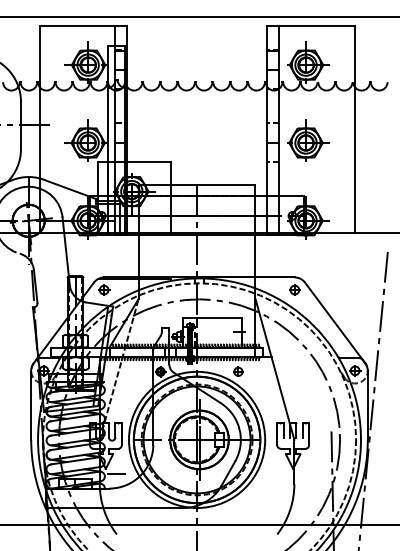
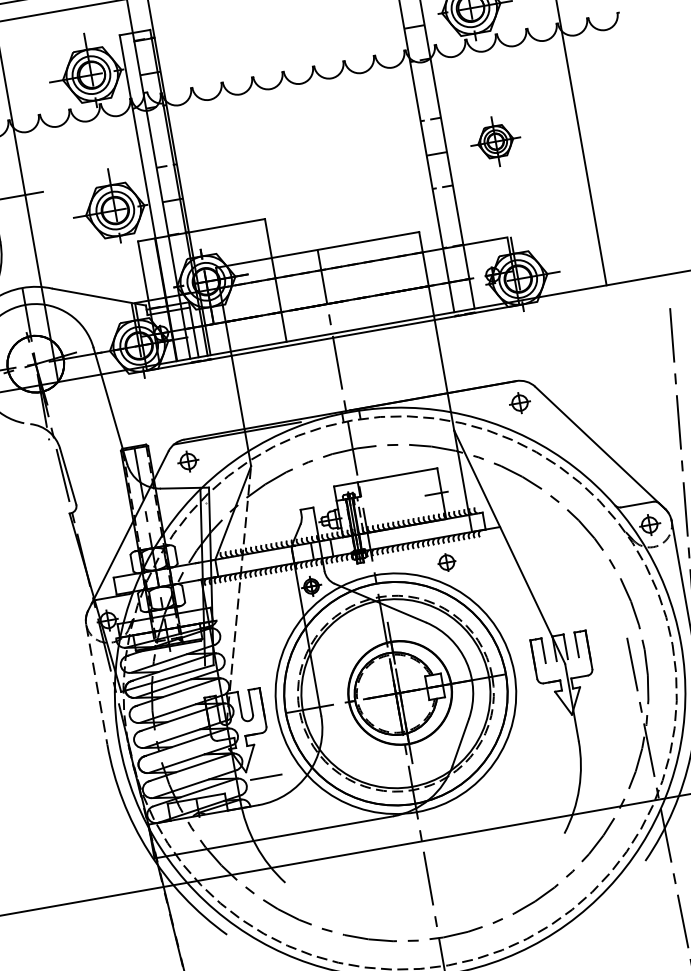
part: (308, 140) -> (497, 138), size x0.6
line: (31, 405) -> (97, 684), solid -> dashed

